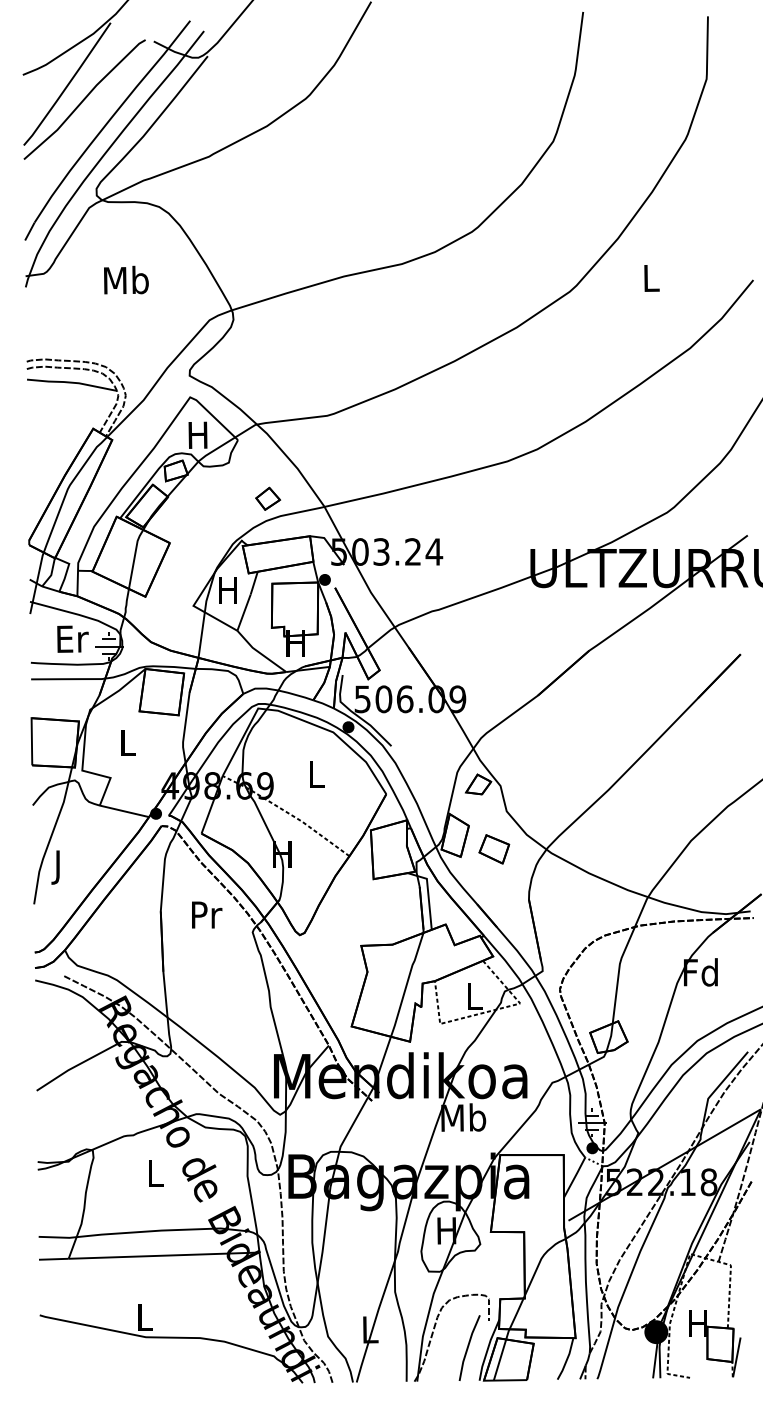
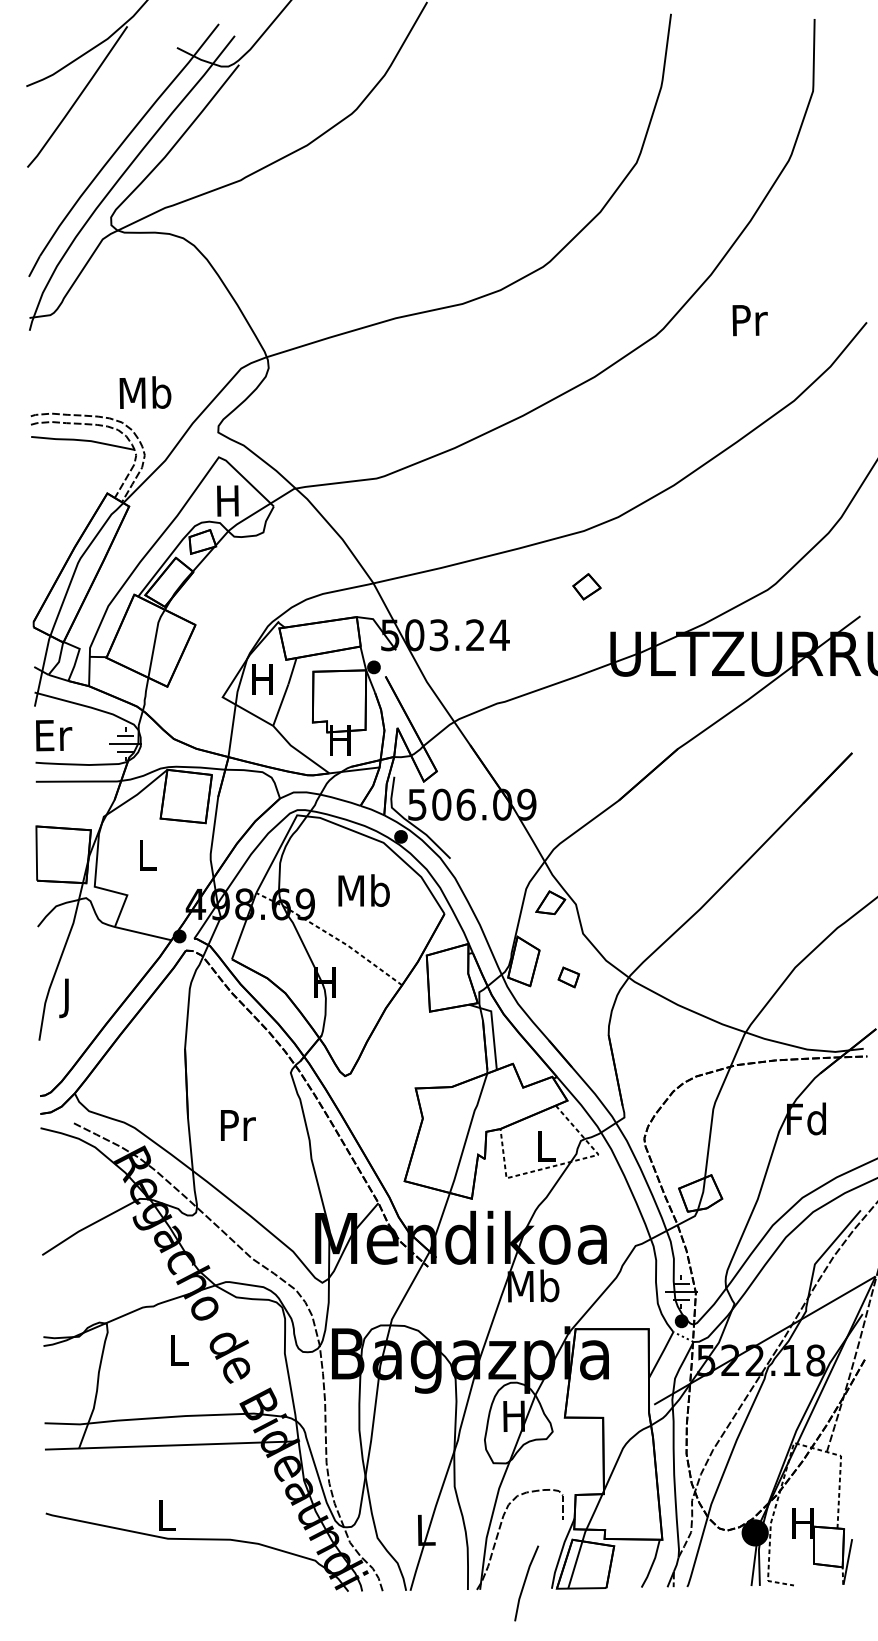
line: (84, 99) -> (97, 114), removed
text: (651, 278) -> (749, 320), L -> Pr
text: (126, 279) -> (145, 391), moved
part: (268, 498) -> (587, 586), moved
text: (72, 638) -> (53, 734), moved
text: (316, 773) -> (364, 890), L -> Mb
part: (494, 849) -> (569, 977), size x0.6
text: (207, 914) -> (238, 1124), moved
line: (469, 1346) -> (526, 1581), moved

